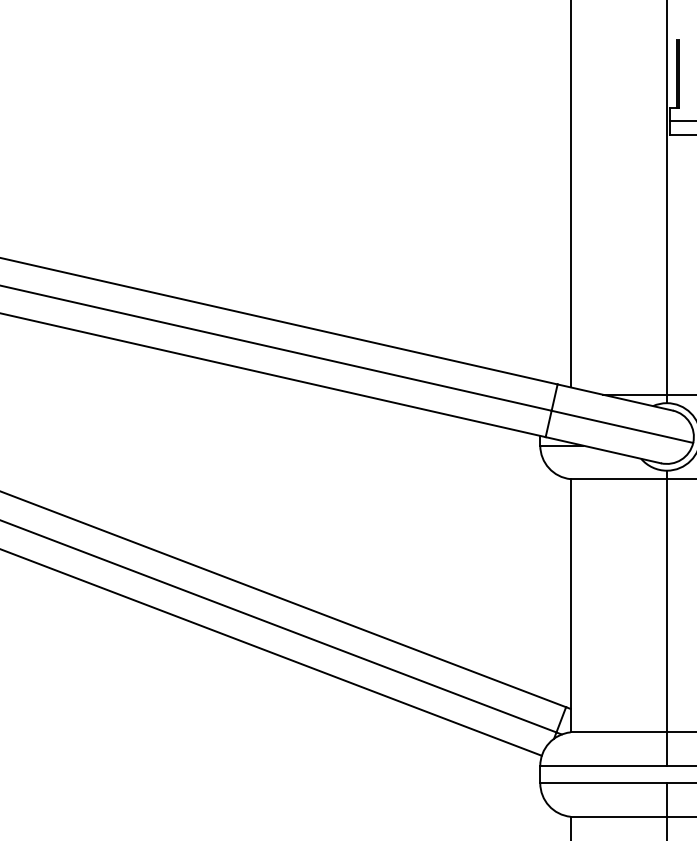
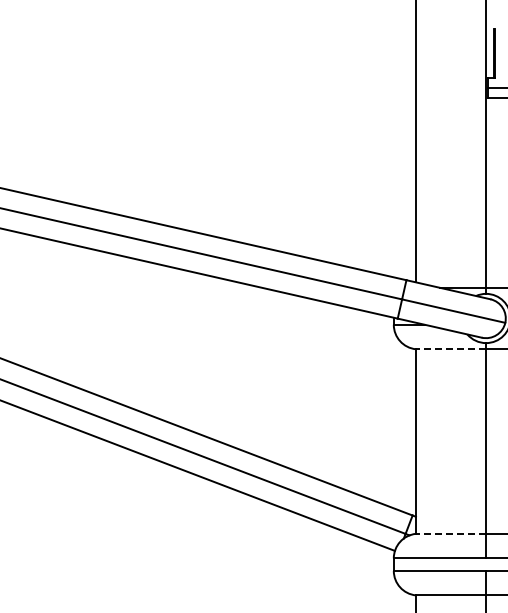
line: (618, 479) -> (450, 349), solid -> dashed
line: (618, 731) -> (450, 533), solid -> dashed

